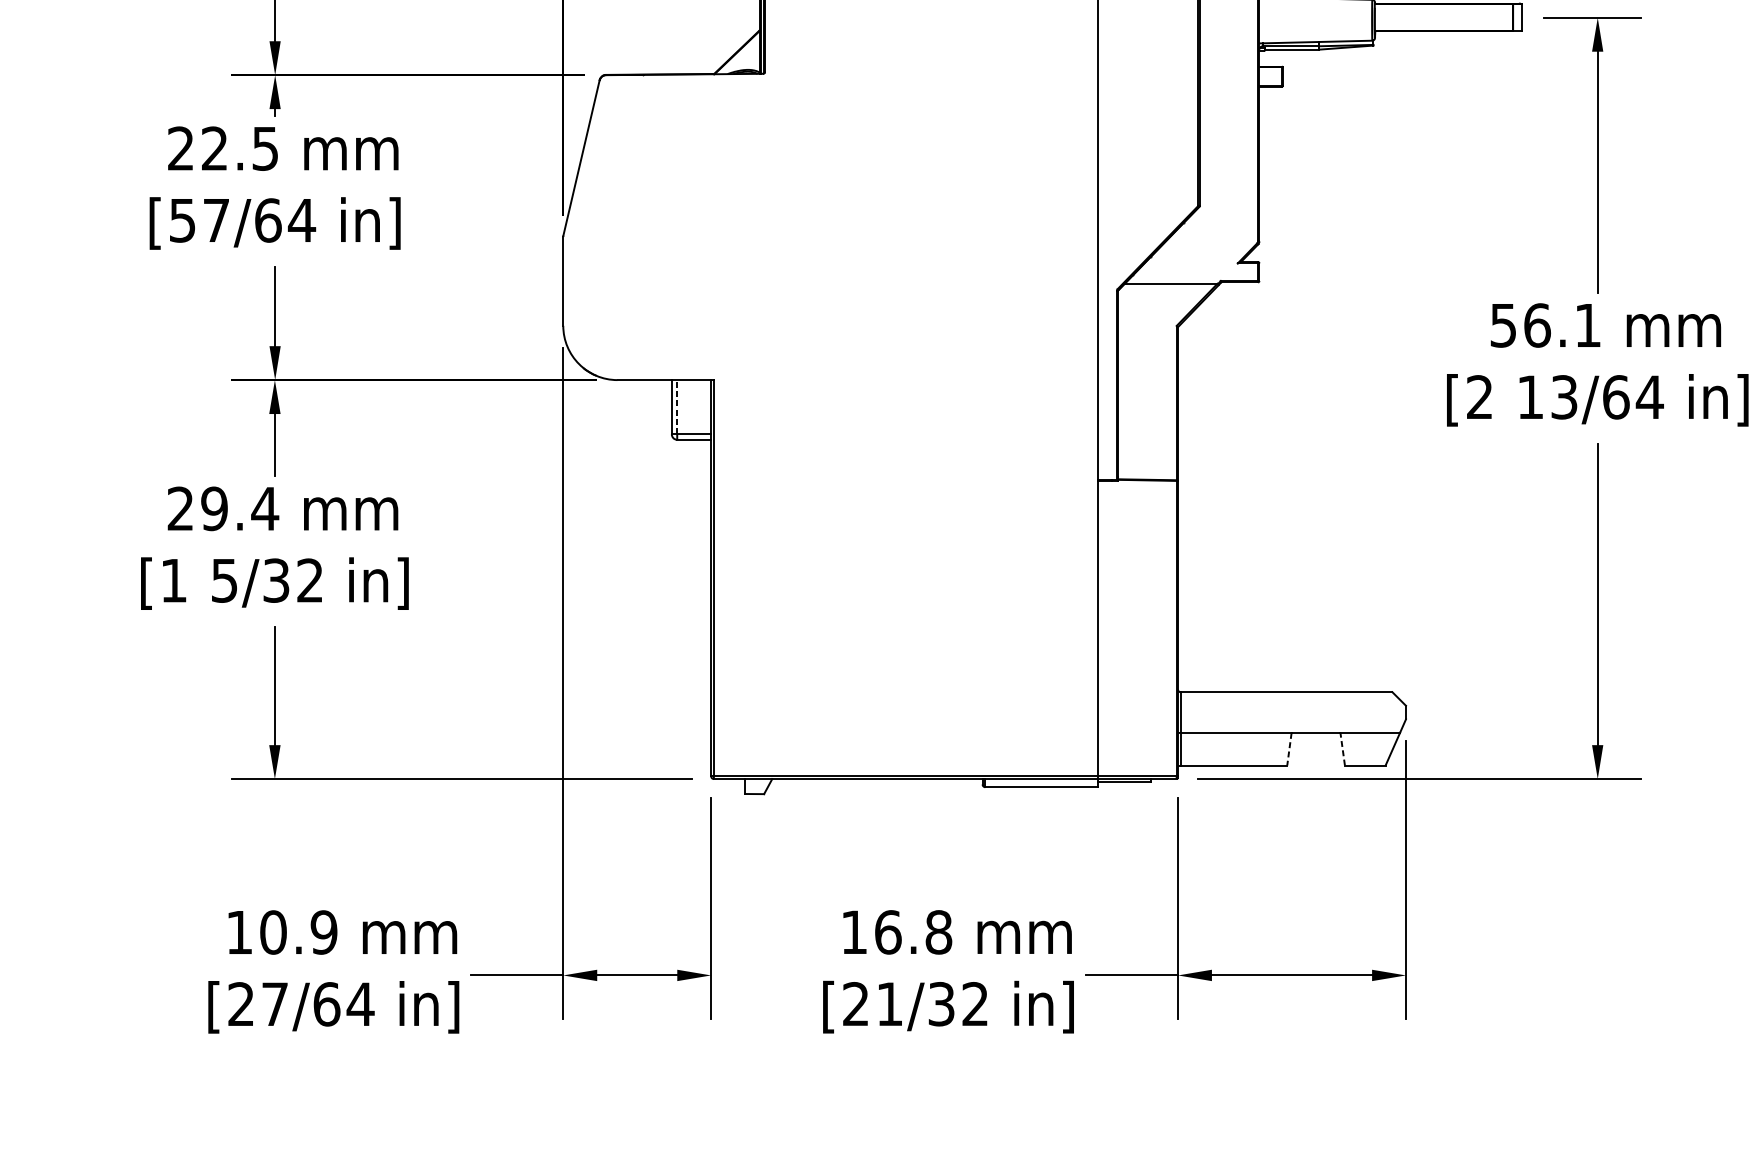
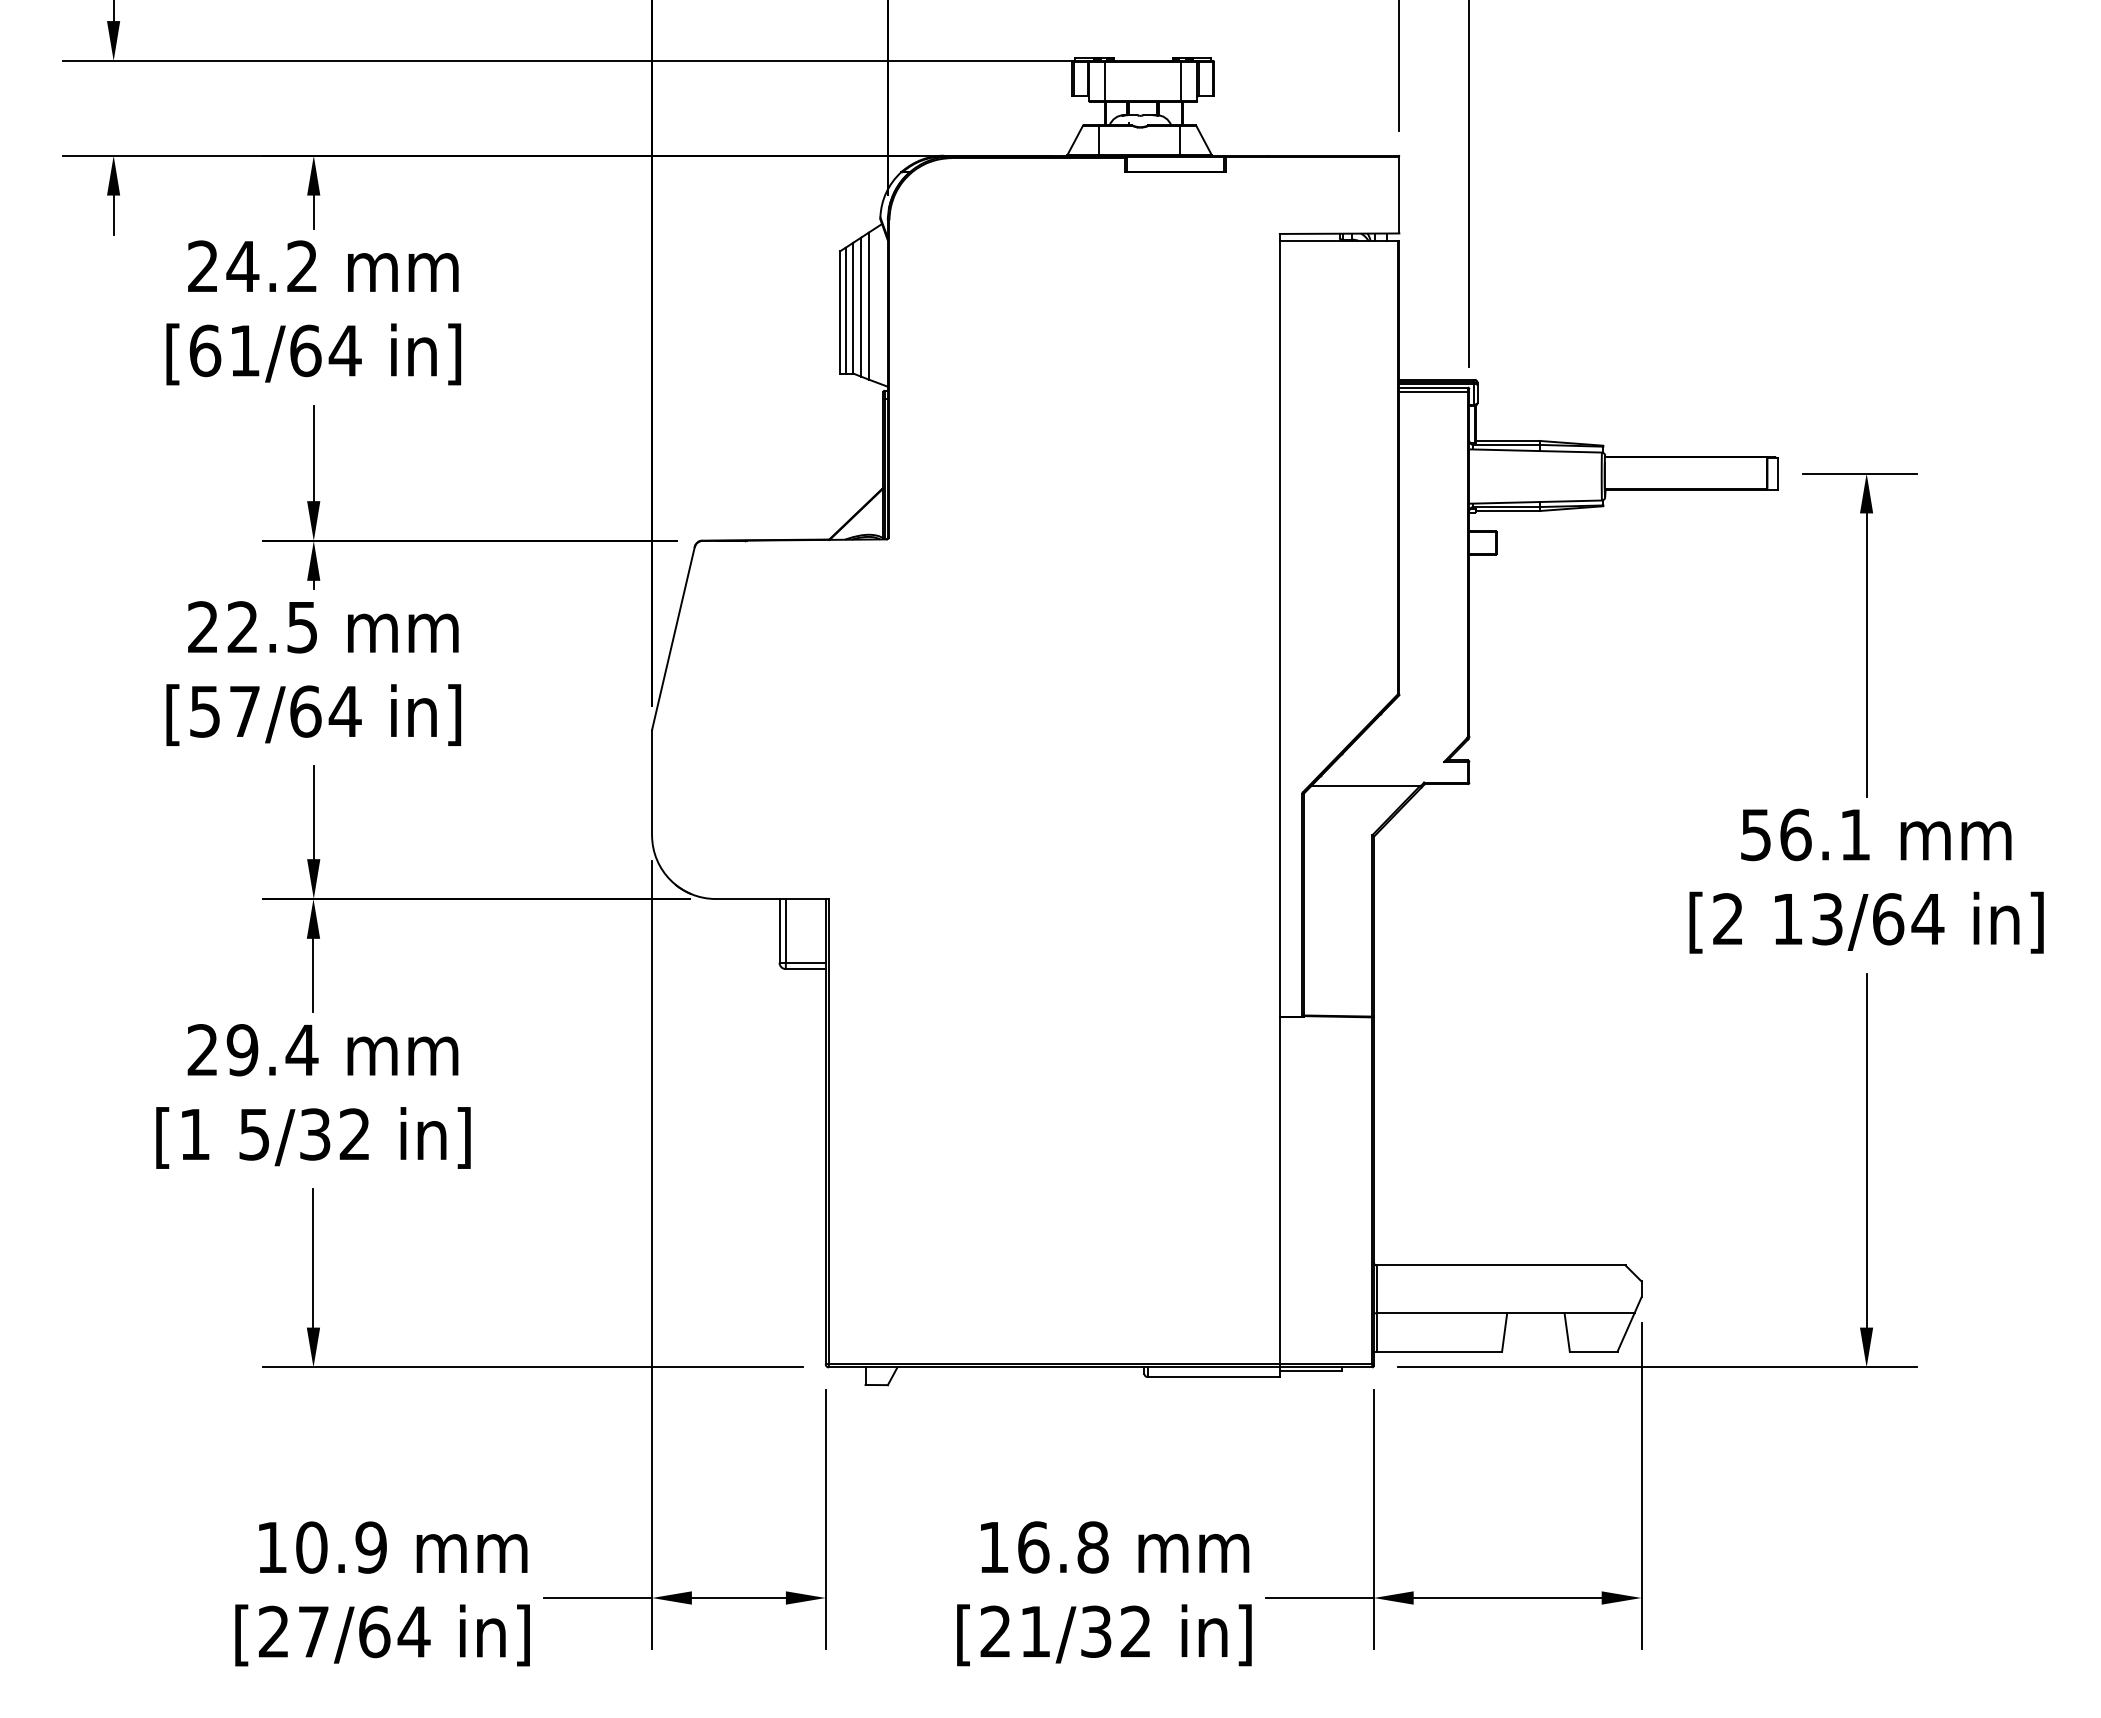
line: (676, 406) -> (785, 930), dashed -> solid
line: (1342, 748) -> (1567, 1331), dashed -> solid
line: (1289, 749) -> (1504, 1332), dashed -> solid

